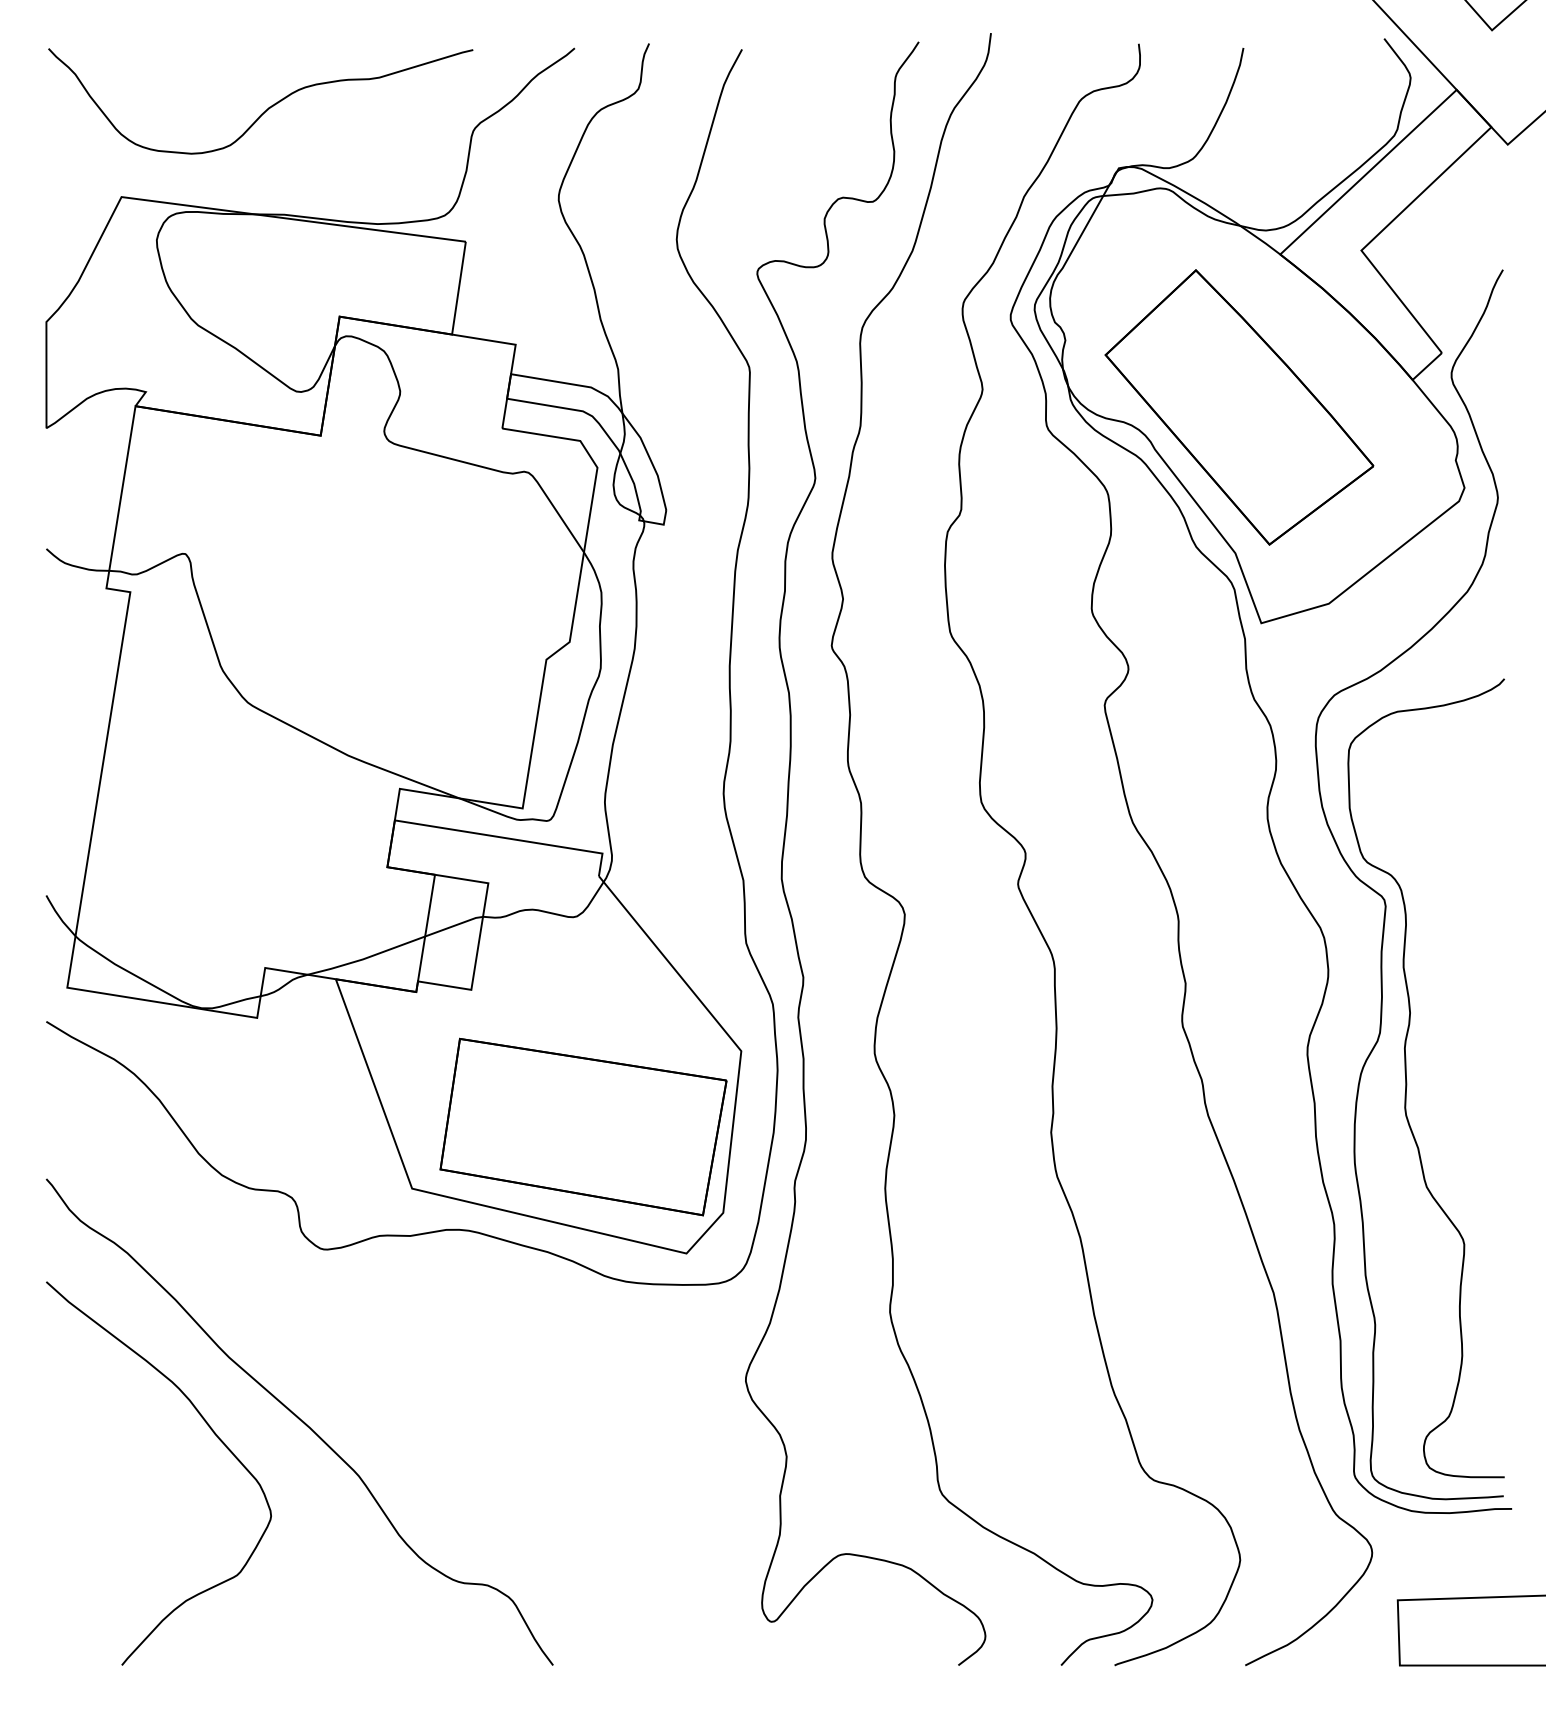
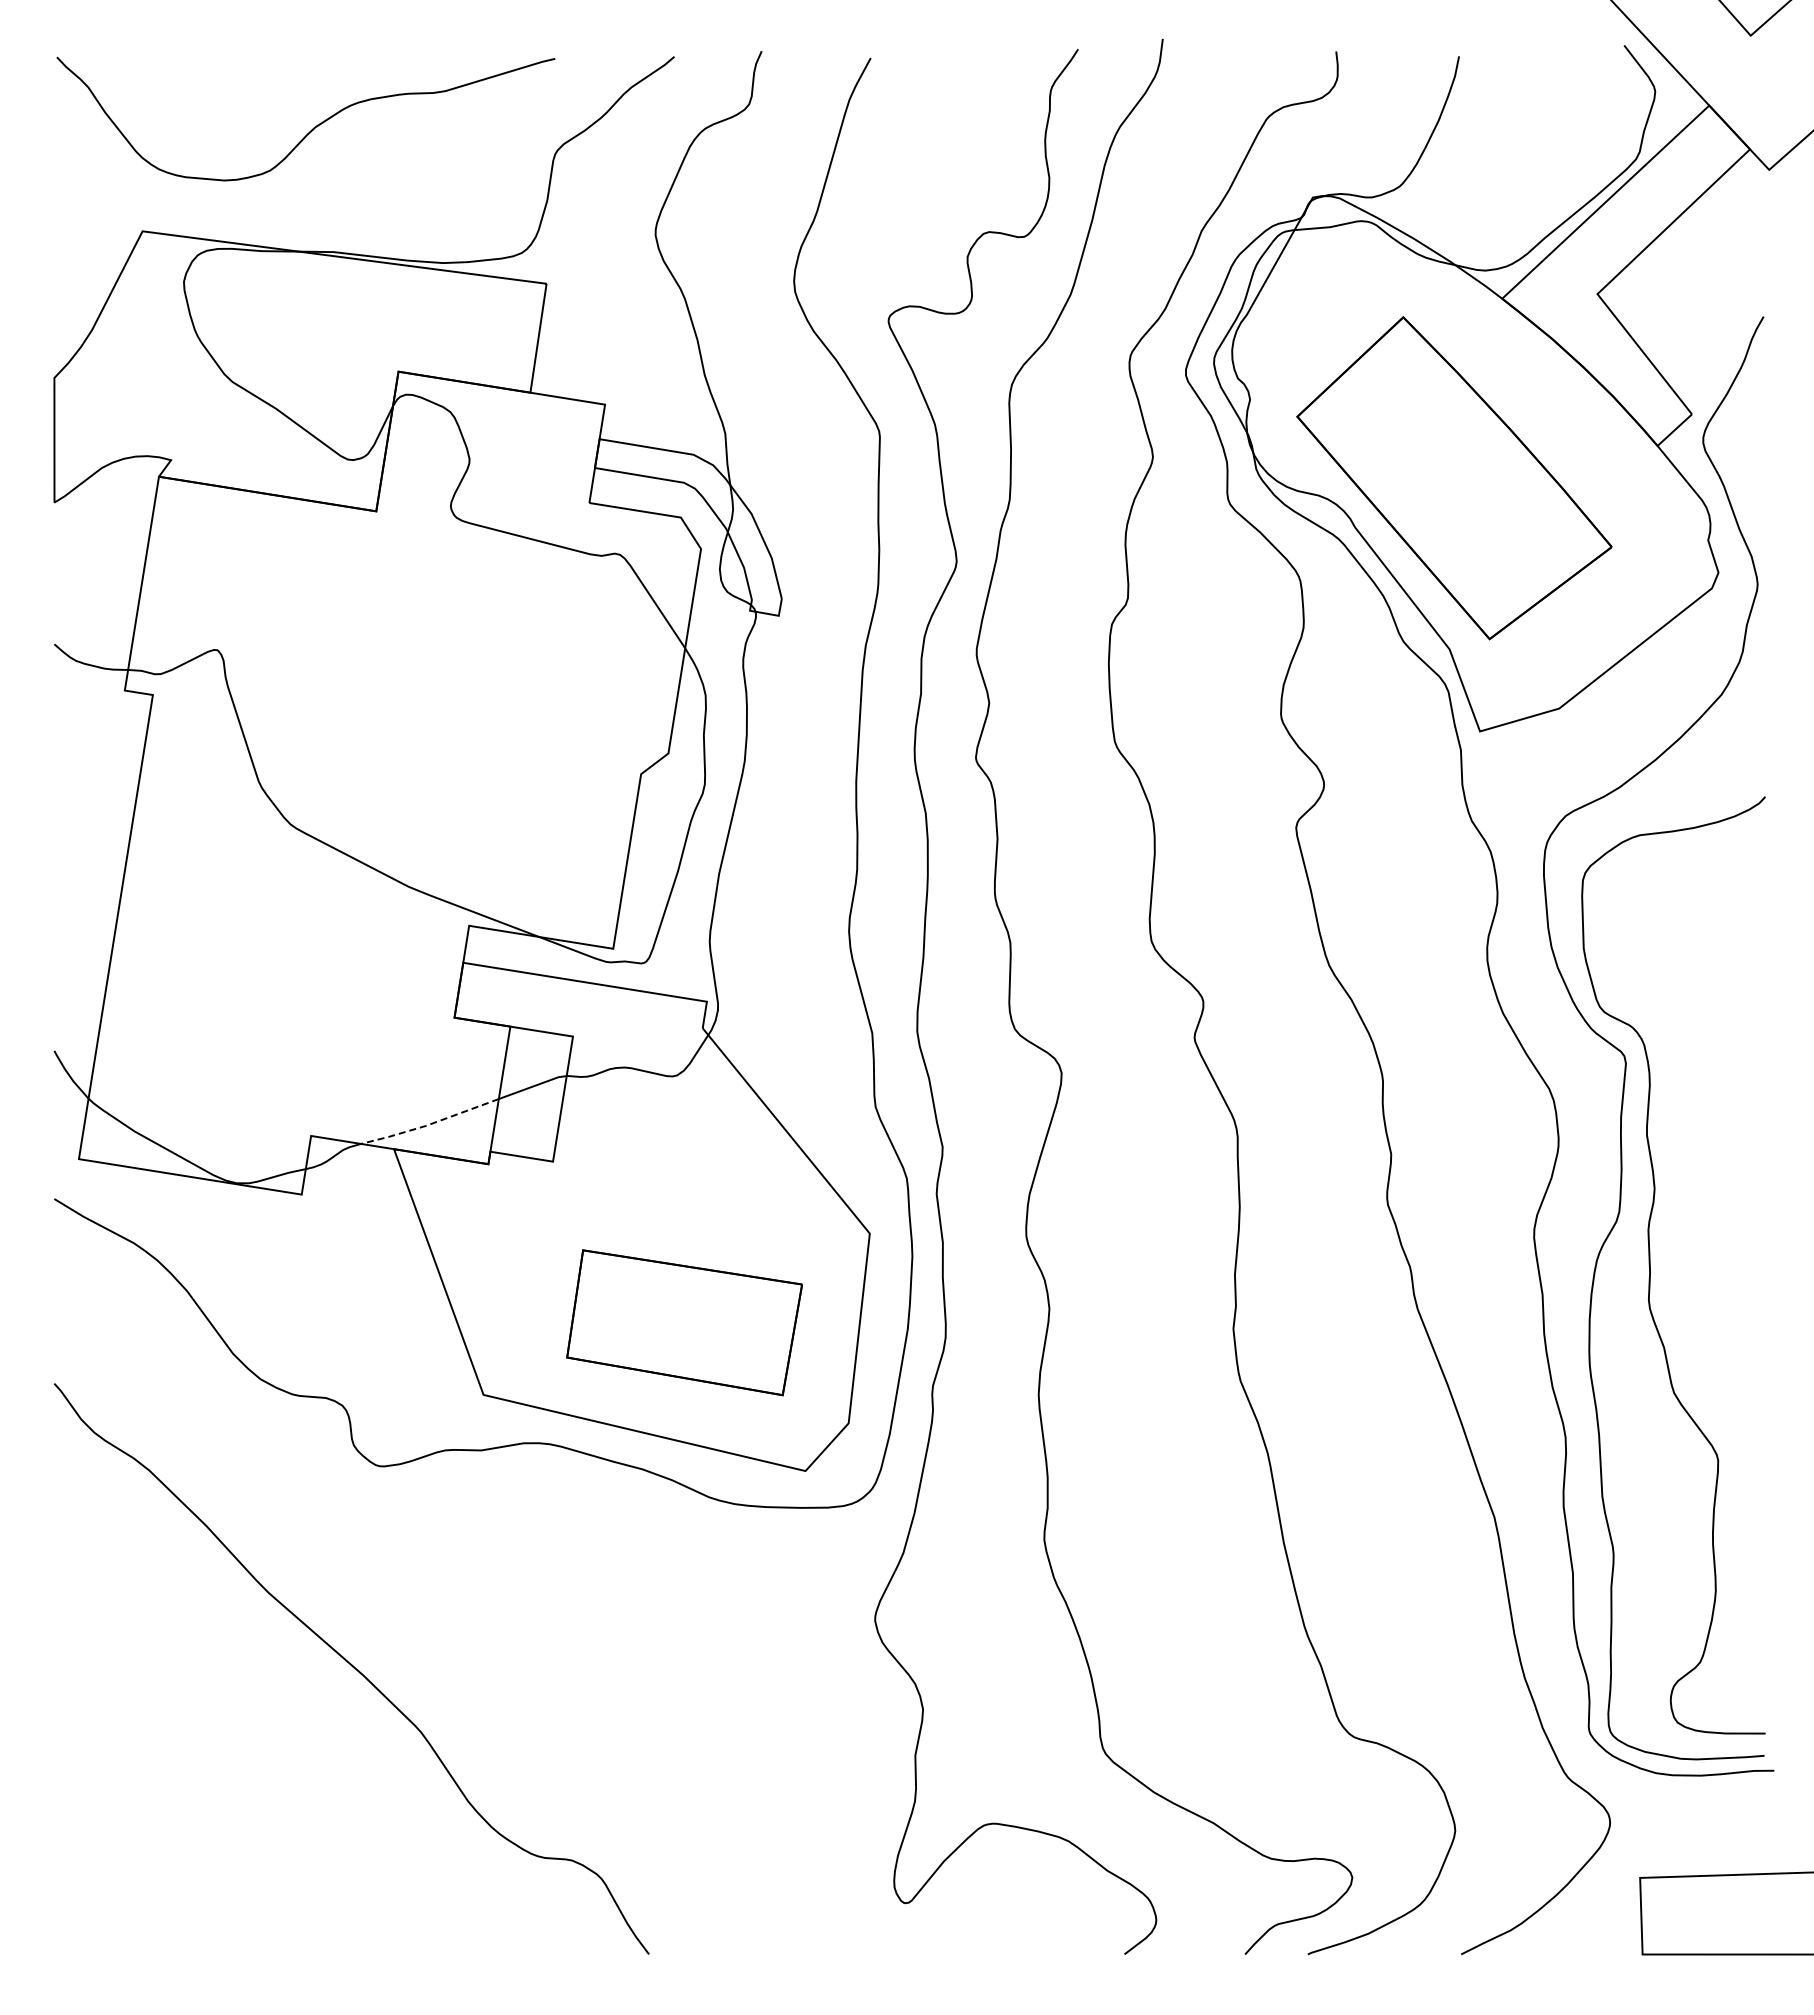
line: (366, 958) -> (429, 1124), solid -> dashed
part: (583, 1126) -> (684, 1322), size x0.7
curve: (214, 1434) -> (251, 1683), removed

